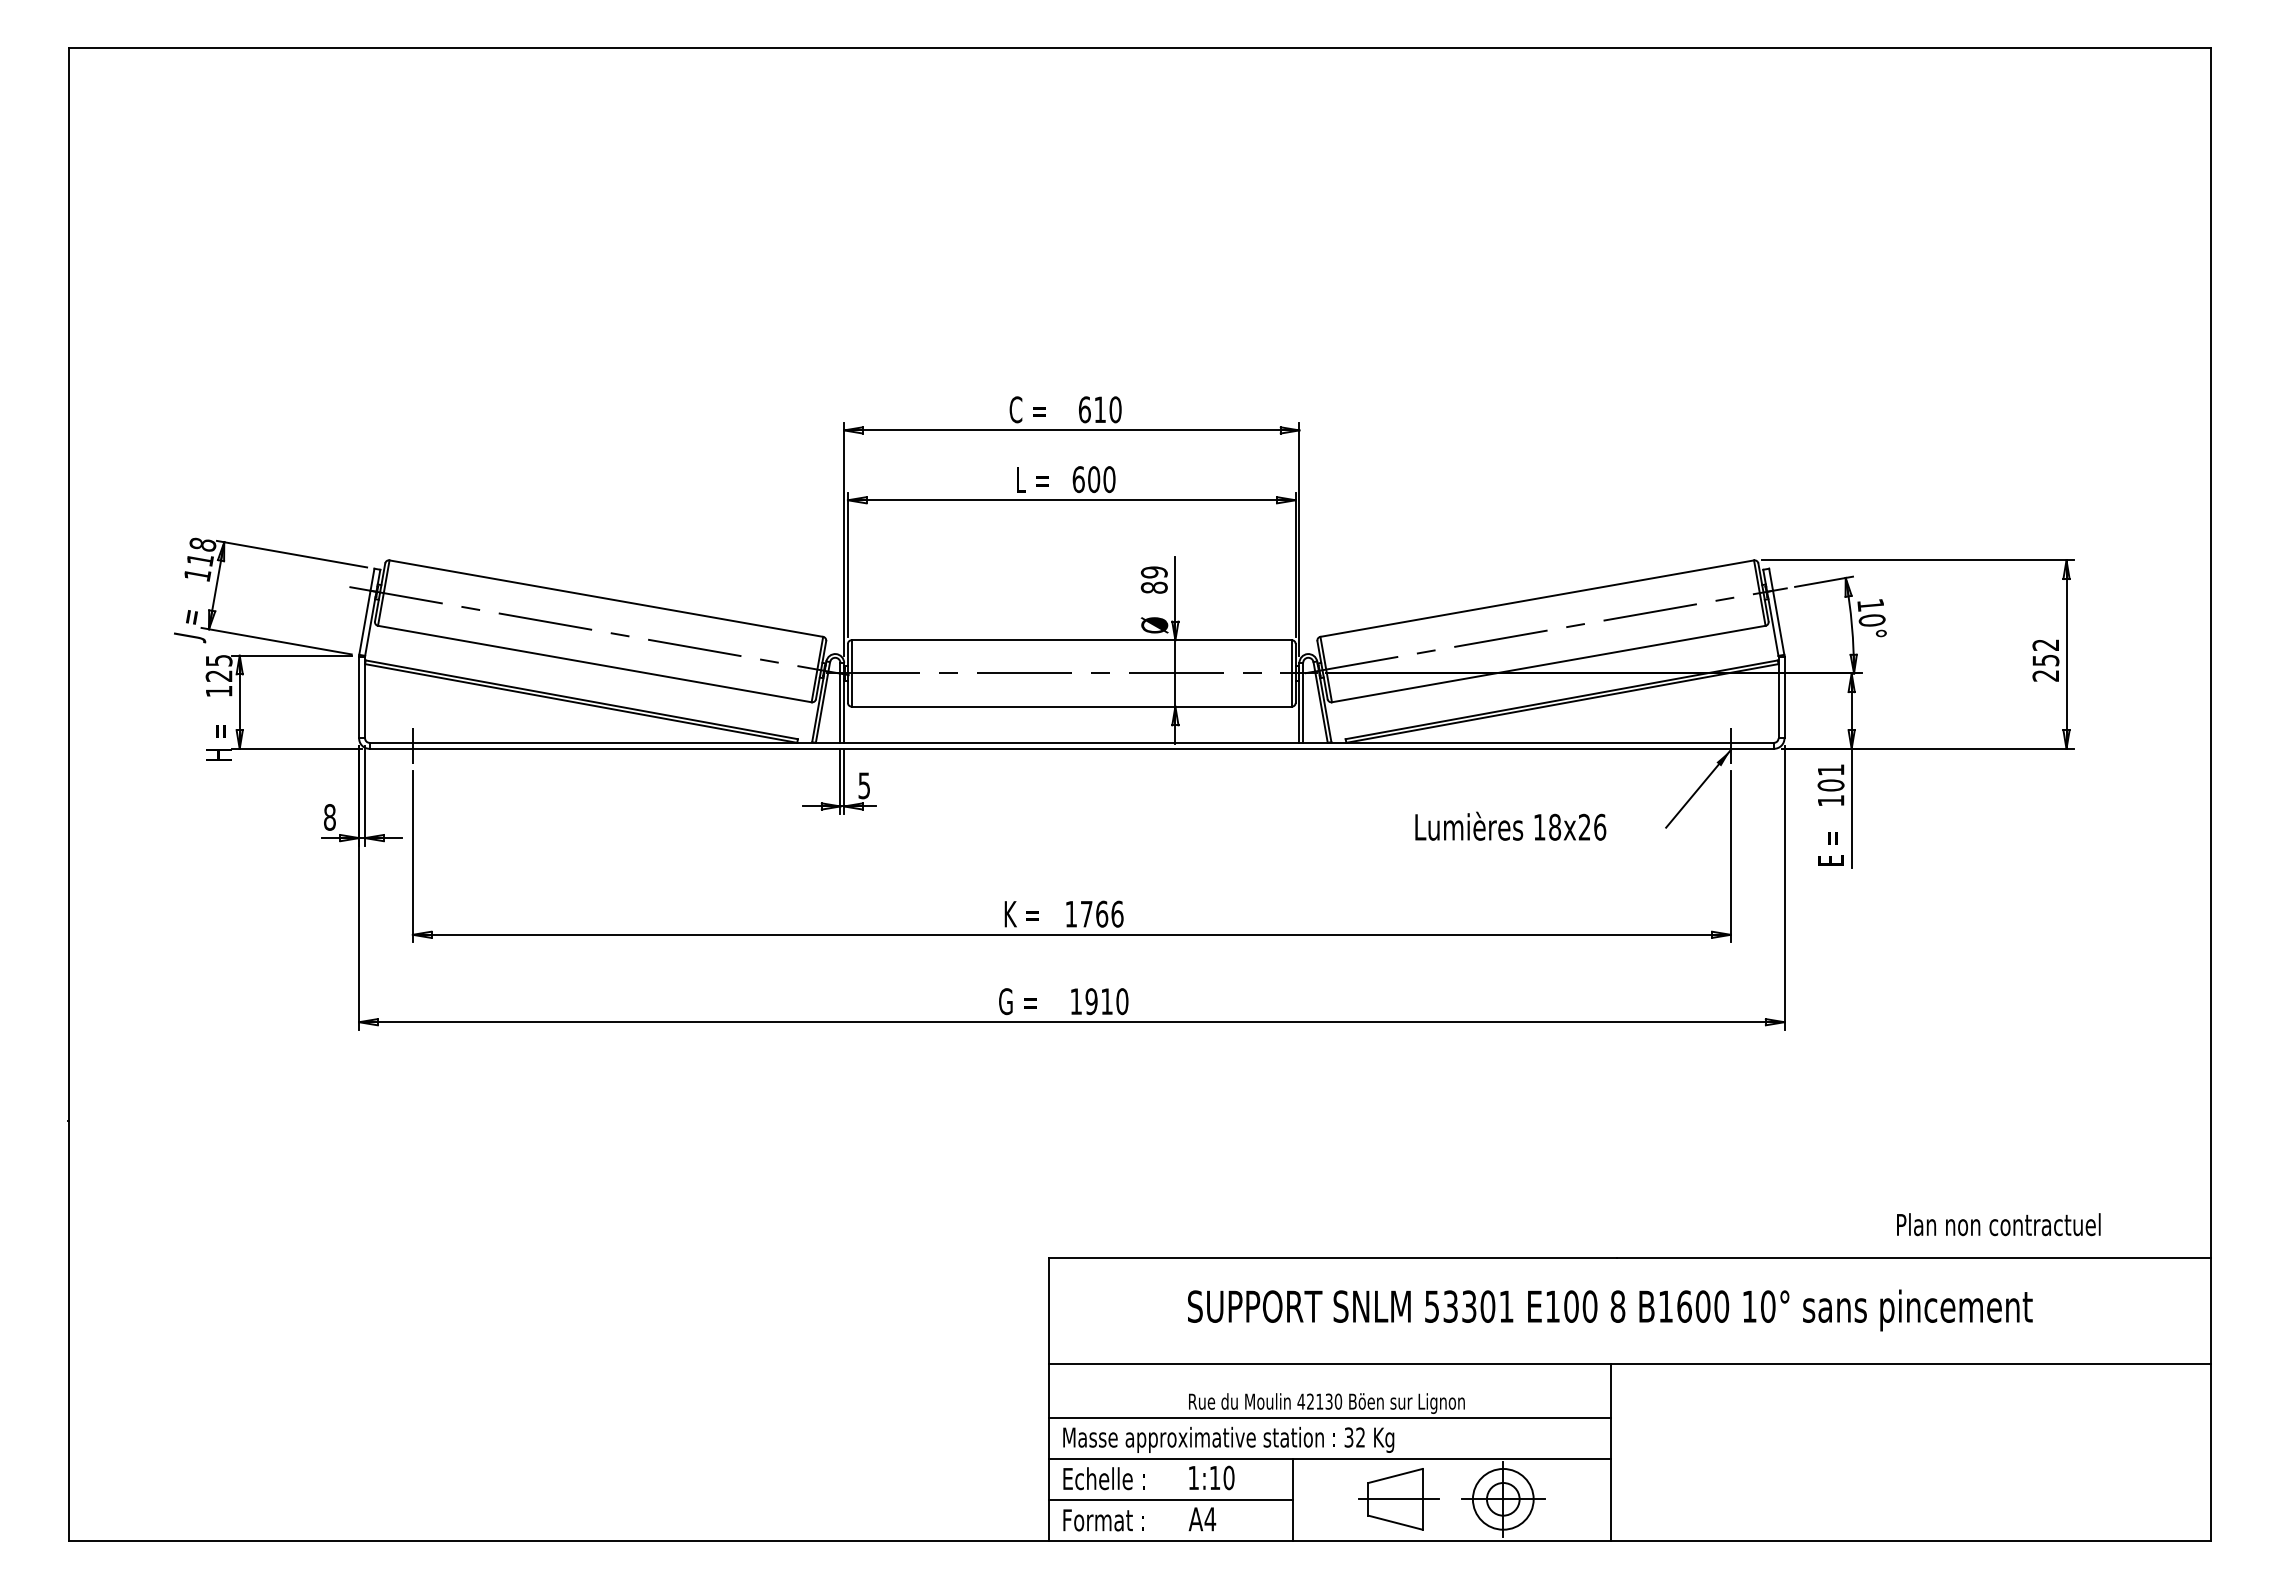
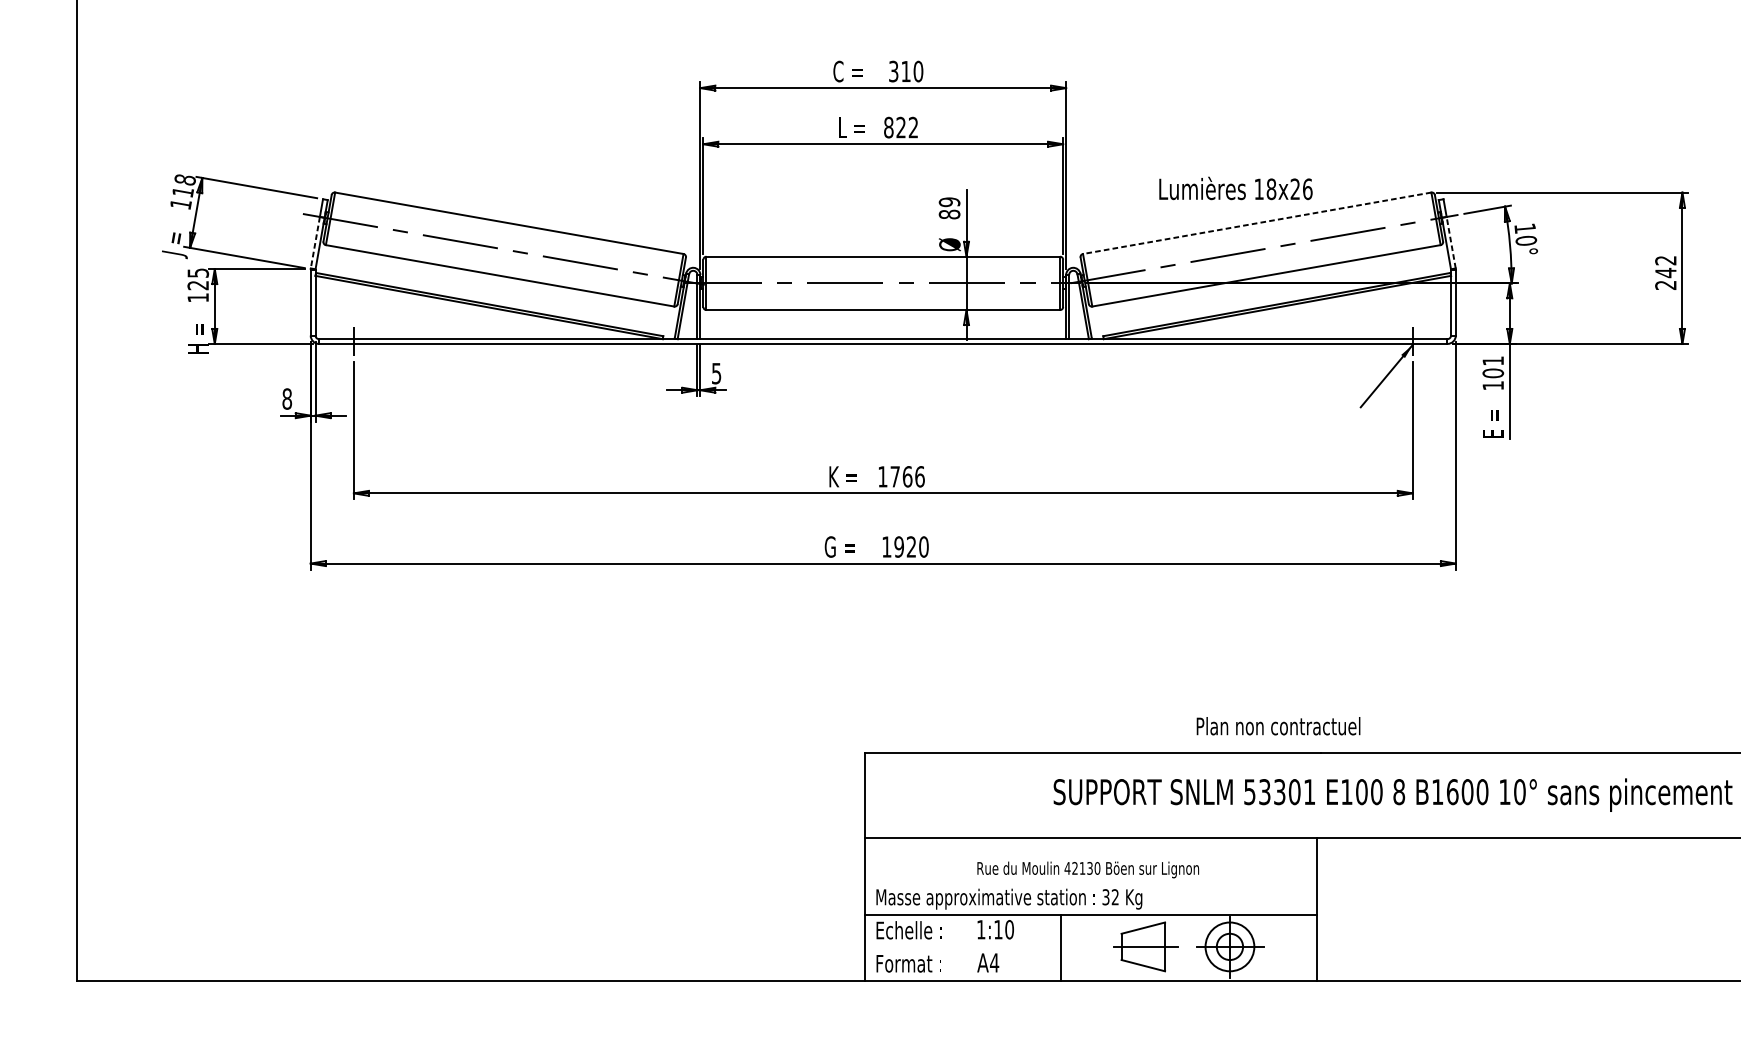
text: (1084, 409) -> (893, 71), 610 -> 310
text: (1093, 479) -> (900, 127), 600 -> 822
line: (1536, 598) -> (1256, 223), solid -> dashed
line: (364, 622) -> (315, 242), solid -> dashed
line: (1778, 622) -> (1451, 242), solid -> dashed
text: (2045, 660) -> (1665, 272), 252 -> 242
text: (1510, 825) -> (1235, 187), moved
text: (1106, 1001) -> (911, 546), 1910 -> 1920
text: (1998, 1224) -> (1278, 726), moved
text: (1610, 1310) -> (1393, 795), moved
line: (1330, 1418) -> (1091, 881), removed
line: (1170, 1500) -> (962, 947), removed

